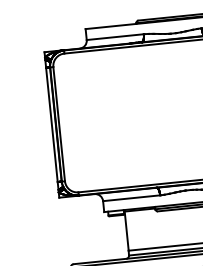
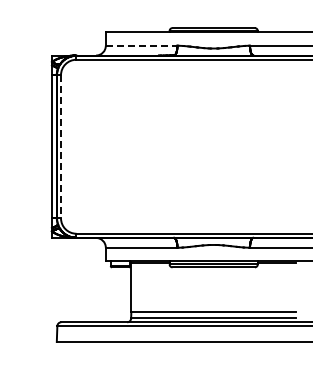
line: (115, 36) -> (141, 45), solid -> dashed
line: (59, 123) -> (61, 146), solid -> dashed

